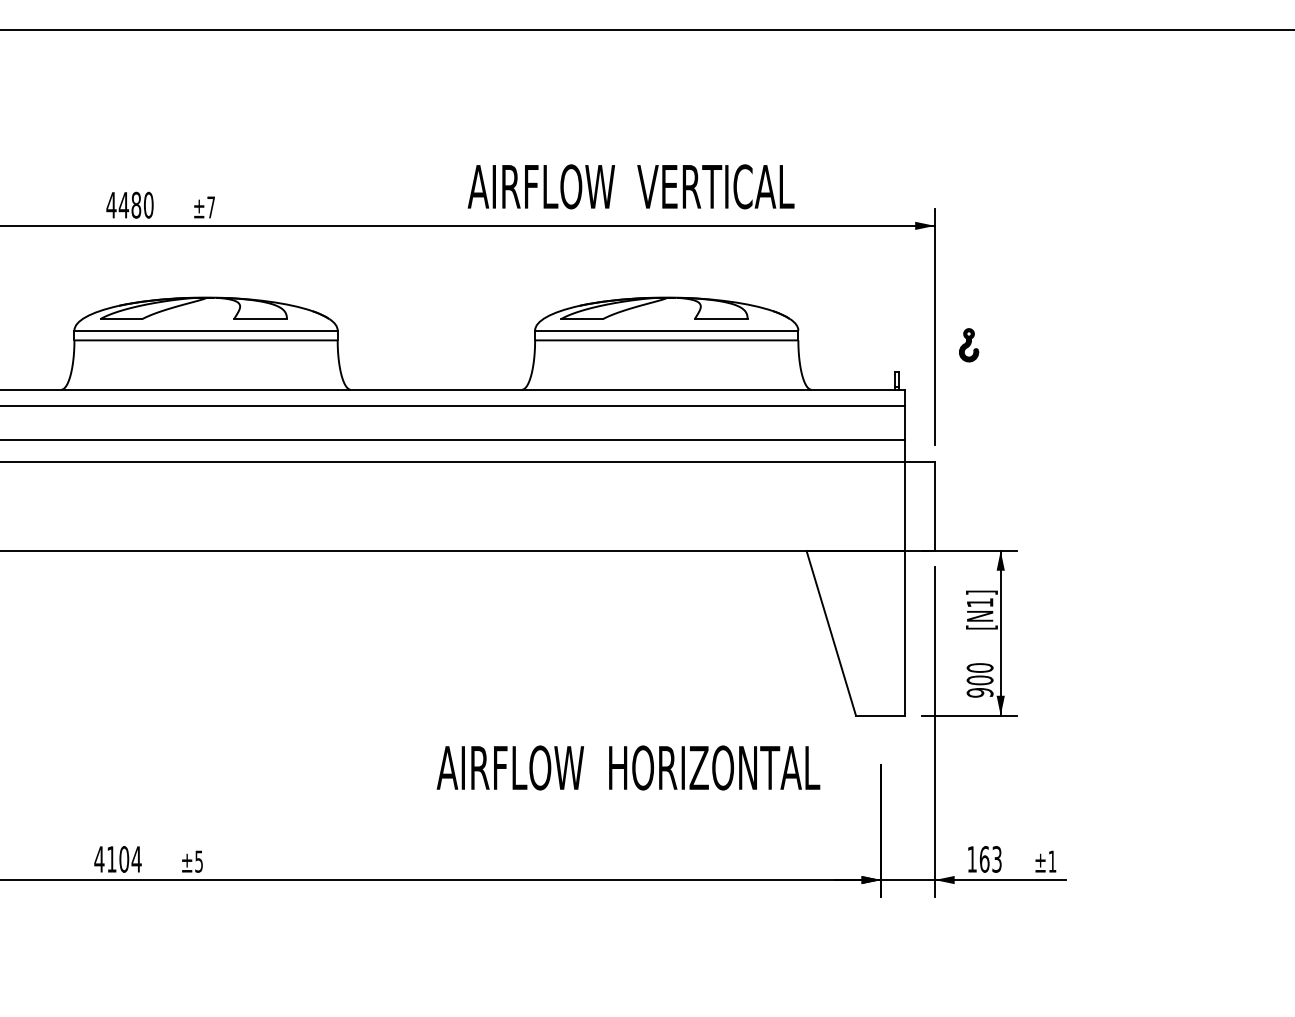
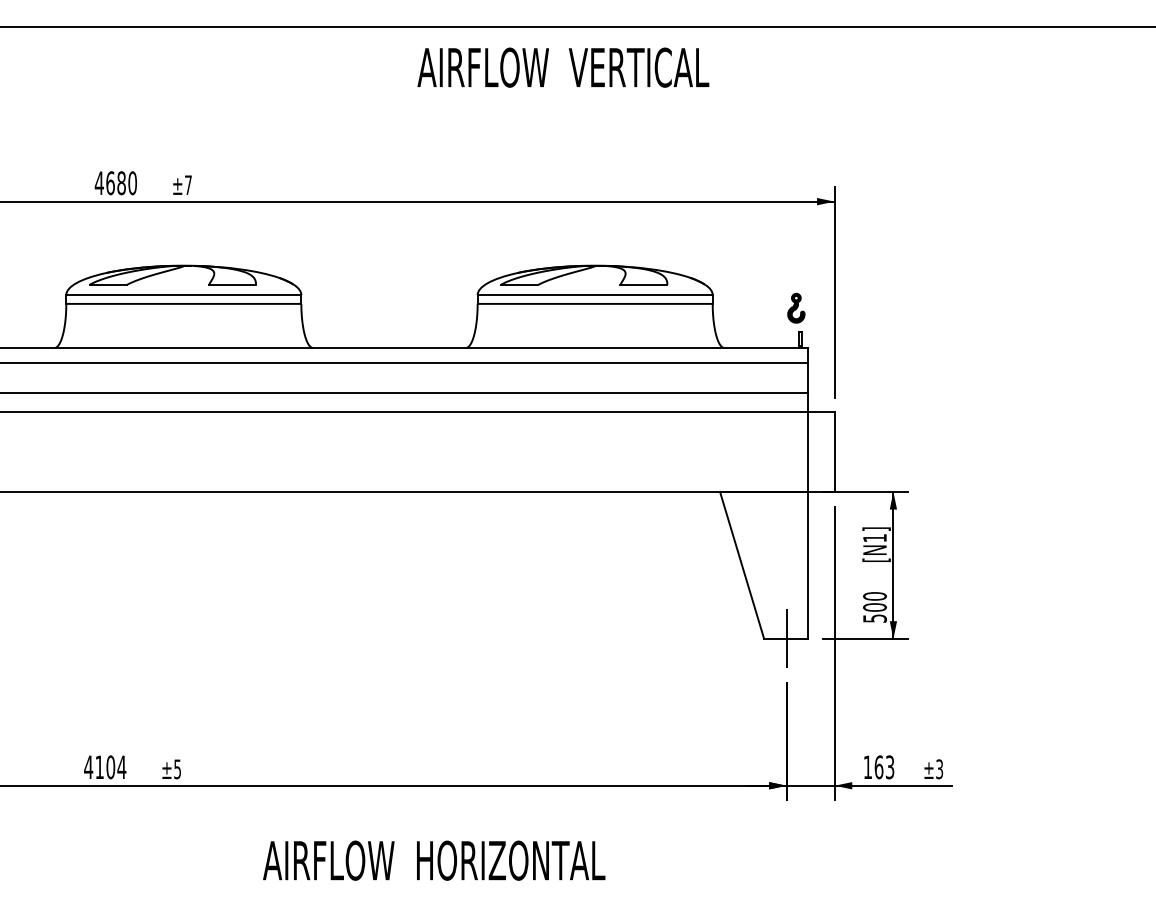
text: (630, 186) -> (562, 67), moved
text: (123, 204) -> (110, 182), 4480 -> 4680
part: (969, 345) -> (796, 308), moved
text: (979, 692) -> (874, 618), 900 -> 500
line: (881, 714) -> (786, 637), added
text: (628, 767) -> (434, 860), moved
text: (1052, 861) -> (939, 769), ±1 -> ±3

